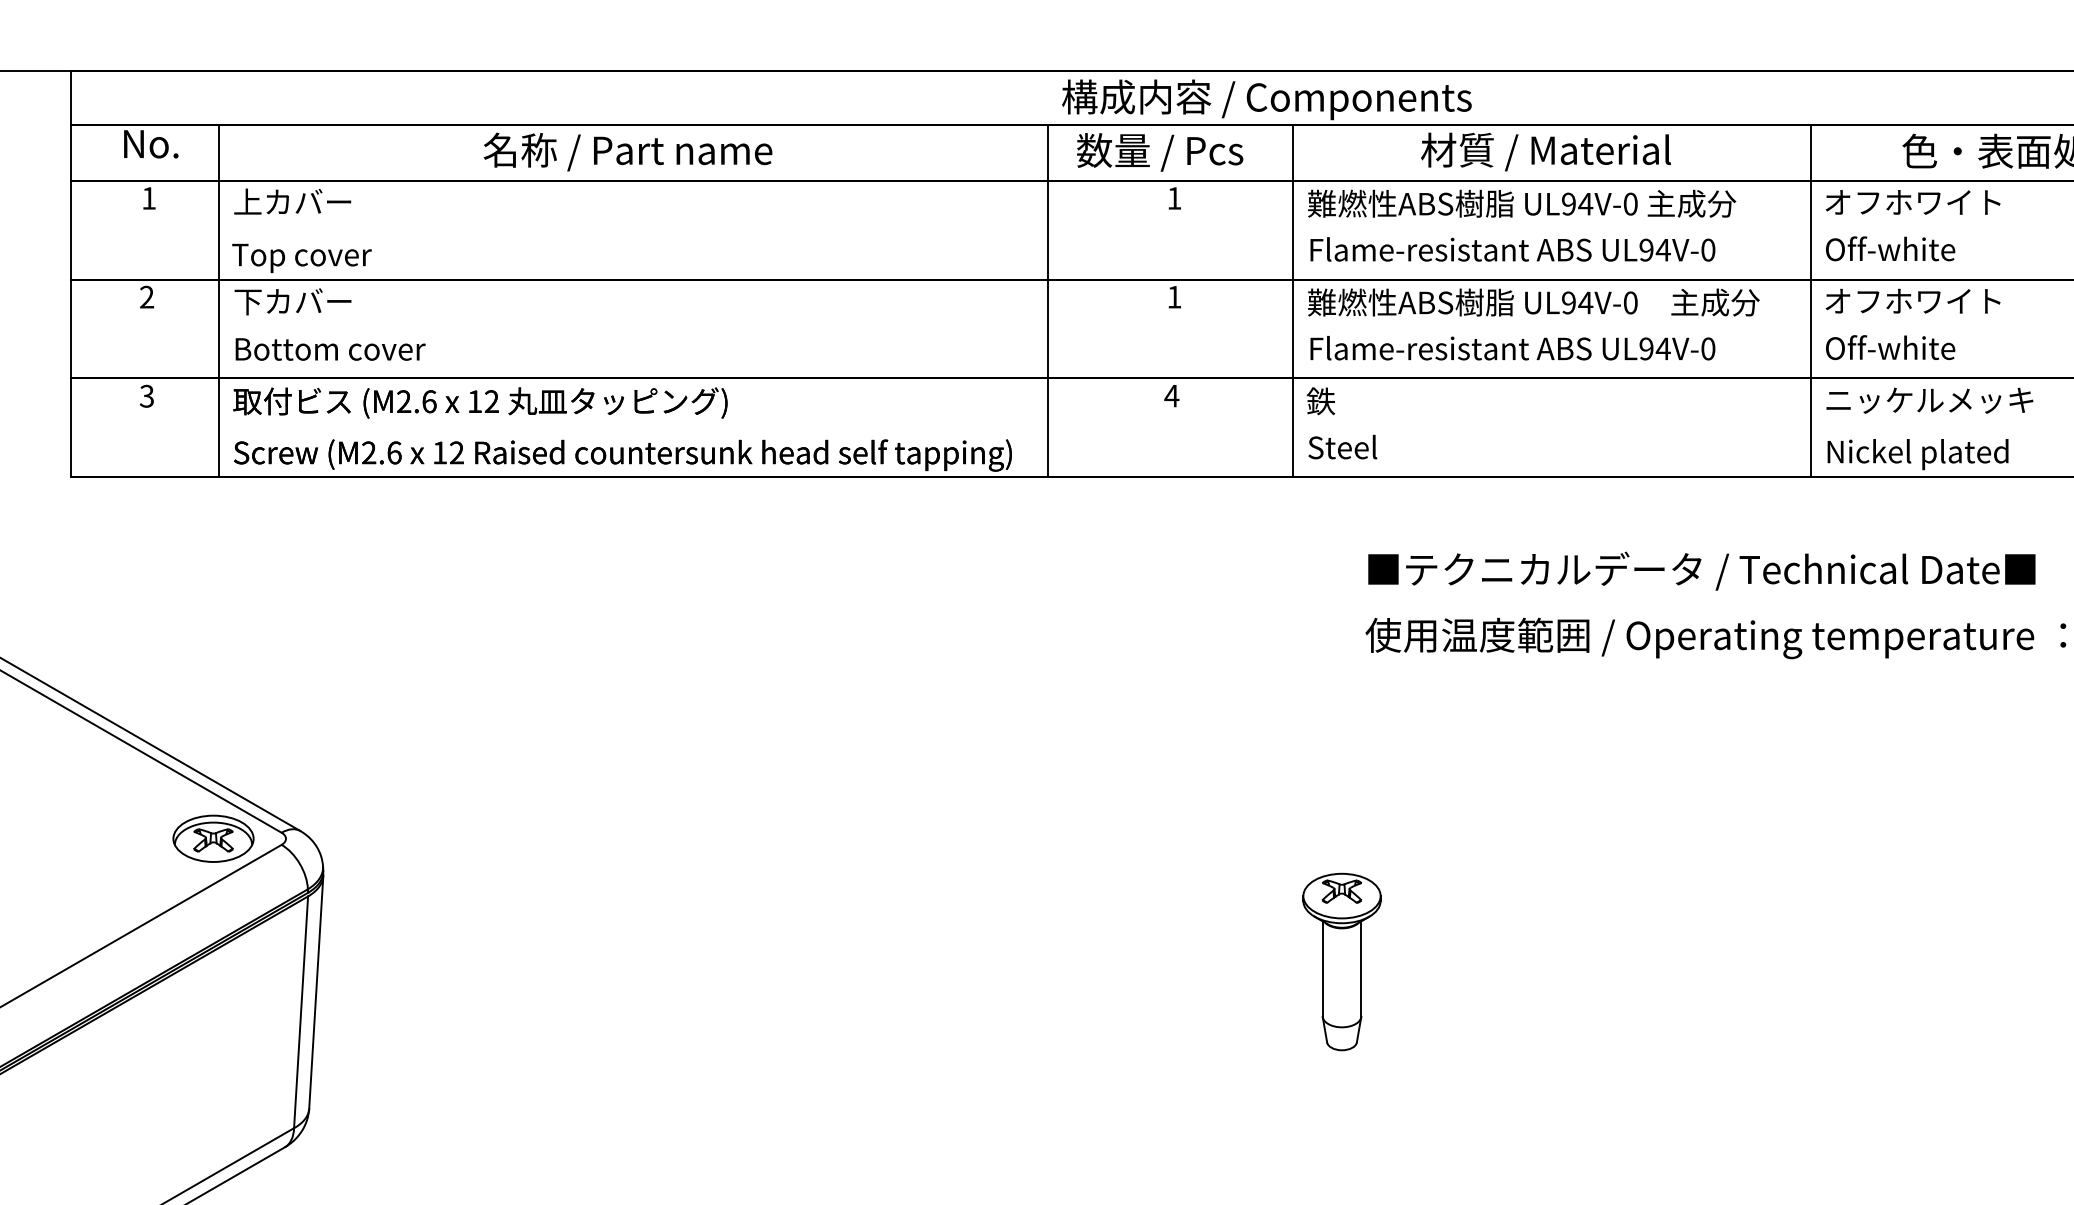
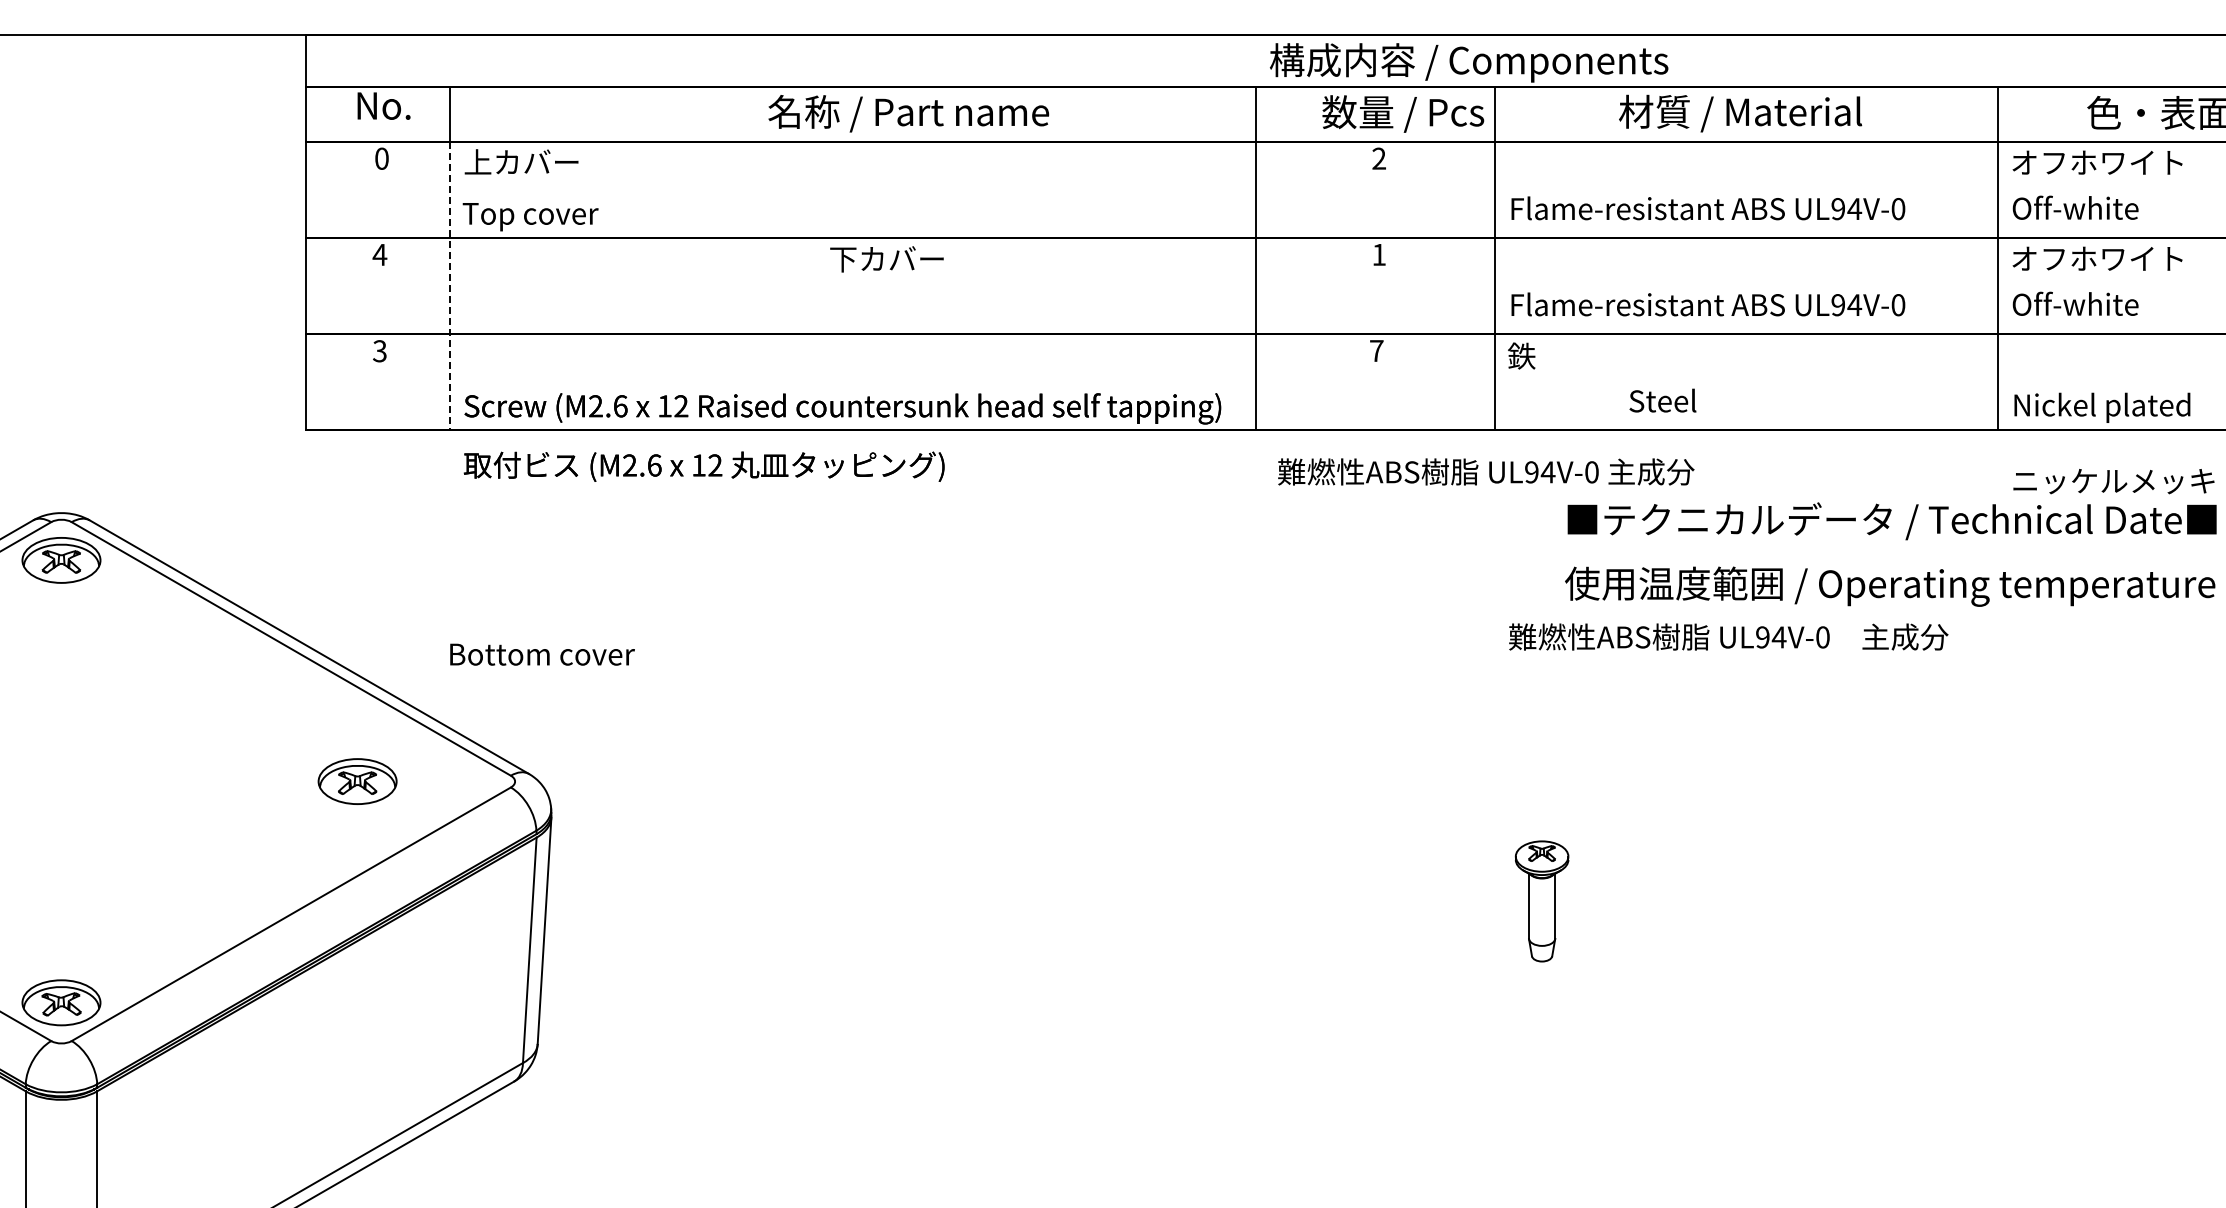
text: (627, 151) -> (908, 113), moved
text: (1160, 151) -> (1403, 113), moved
text: (148, 198) -> (381, 158), 1 -> 0
text: (1173, 198) -> (1378, 158), 1 -> 2
text: (1522, 203) -> (1486, 471), moved
text: (146, 296) -> (379, 254), 2 -> 4
text: (292, 301) -> (886, 259), moved
text: (1533, 301) -> (1728, 636), moved
line: (219, 329) -> (450, 286), solid -> dashed
text: (330, 349) -> (542, 654), moved
text: (1171, 395) -> (1376, 350), 4 -> 7
text: (1929, 400) -> (2113, 481), moved
text: (479, 402) -> (703, 466), moved
text: (1342, 446) -> (1662, 400), moved
part: (213, 838) -> (357, 781), moved
part: (1341, 962) -> (1541, 901), size x0.7

